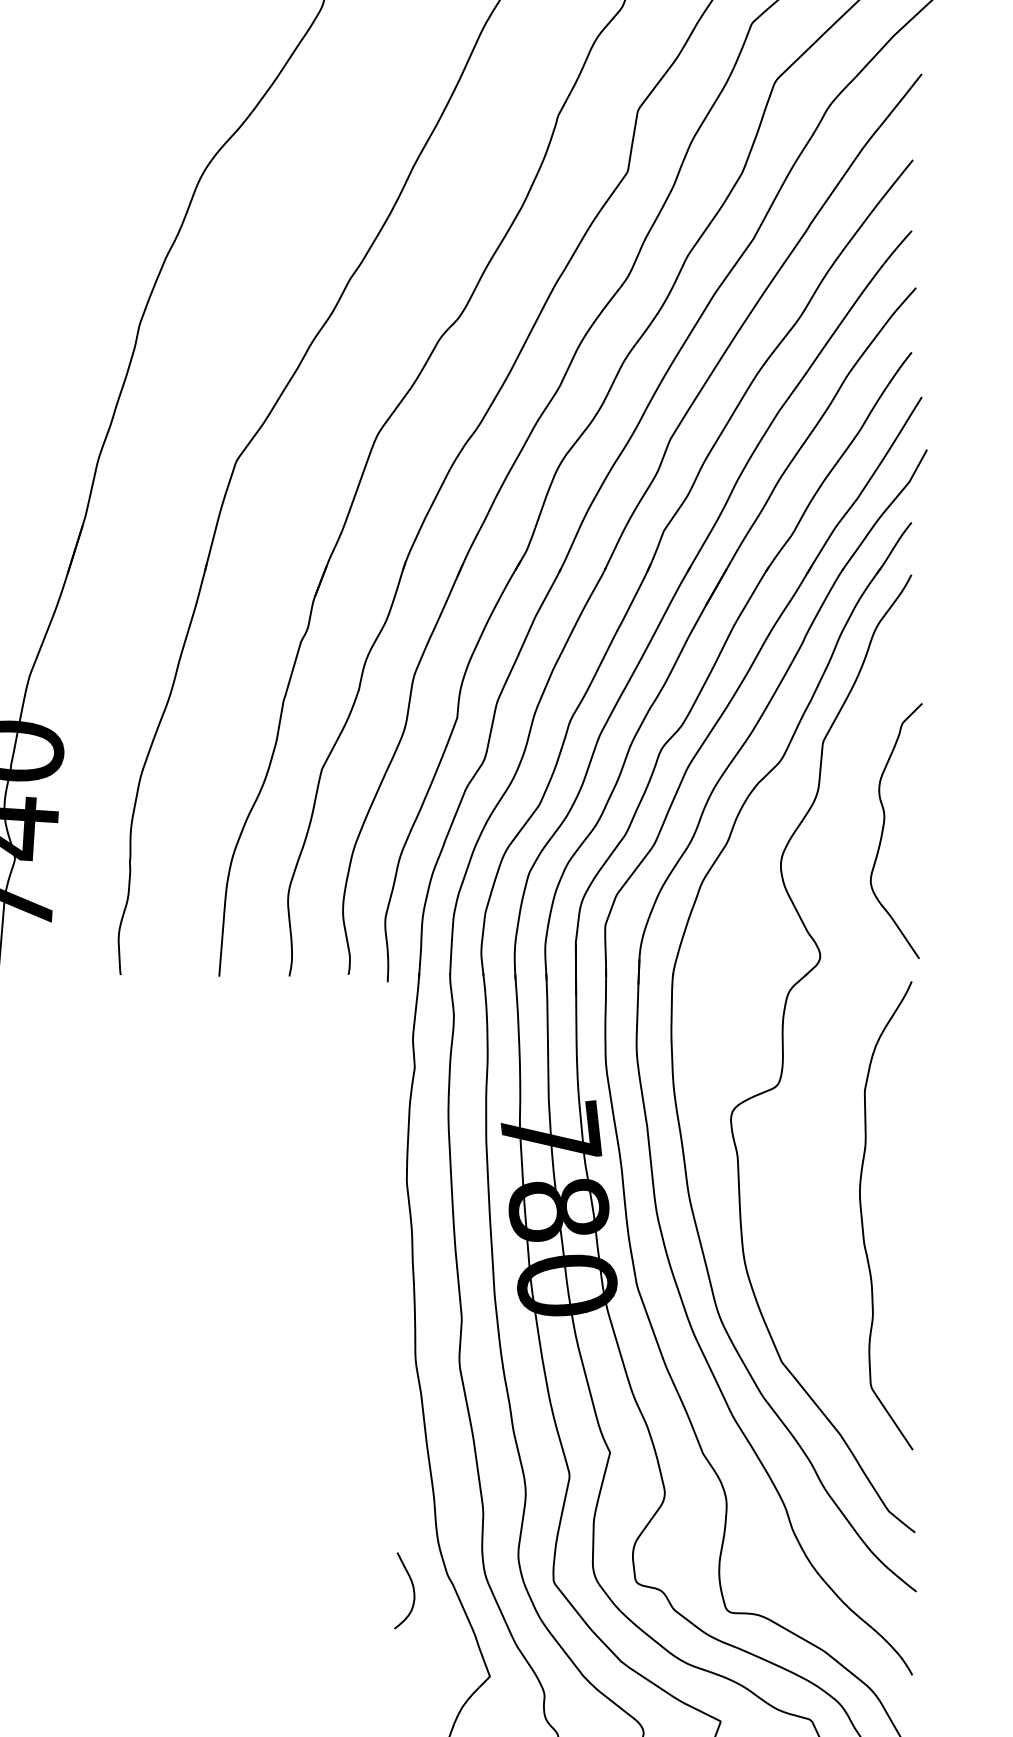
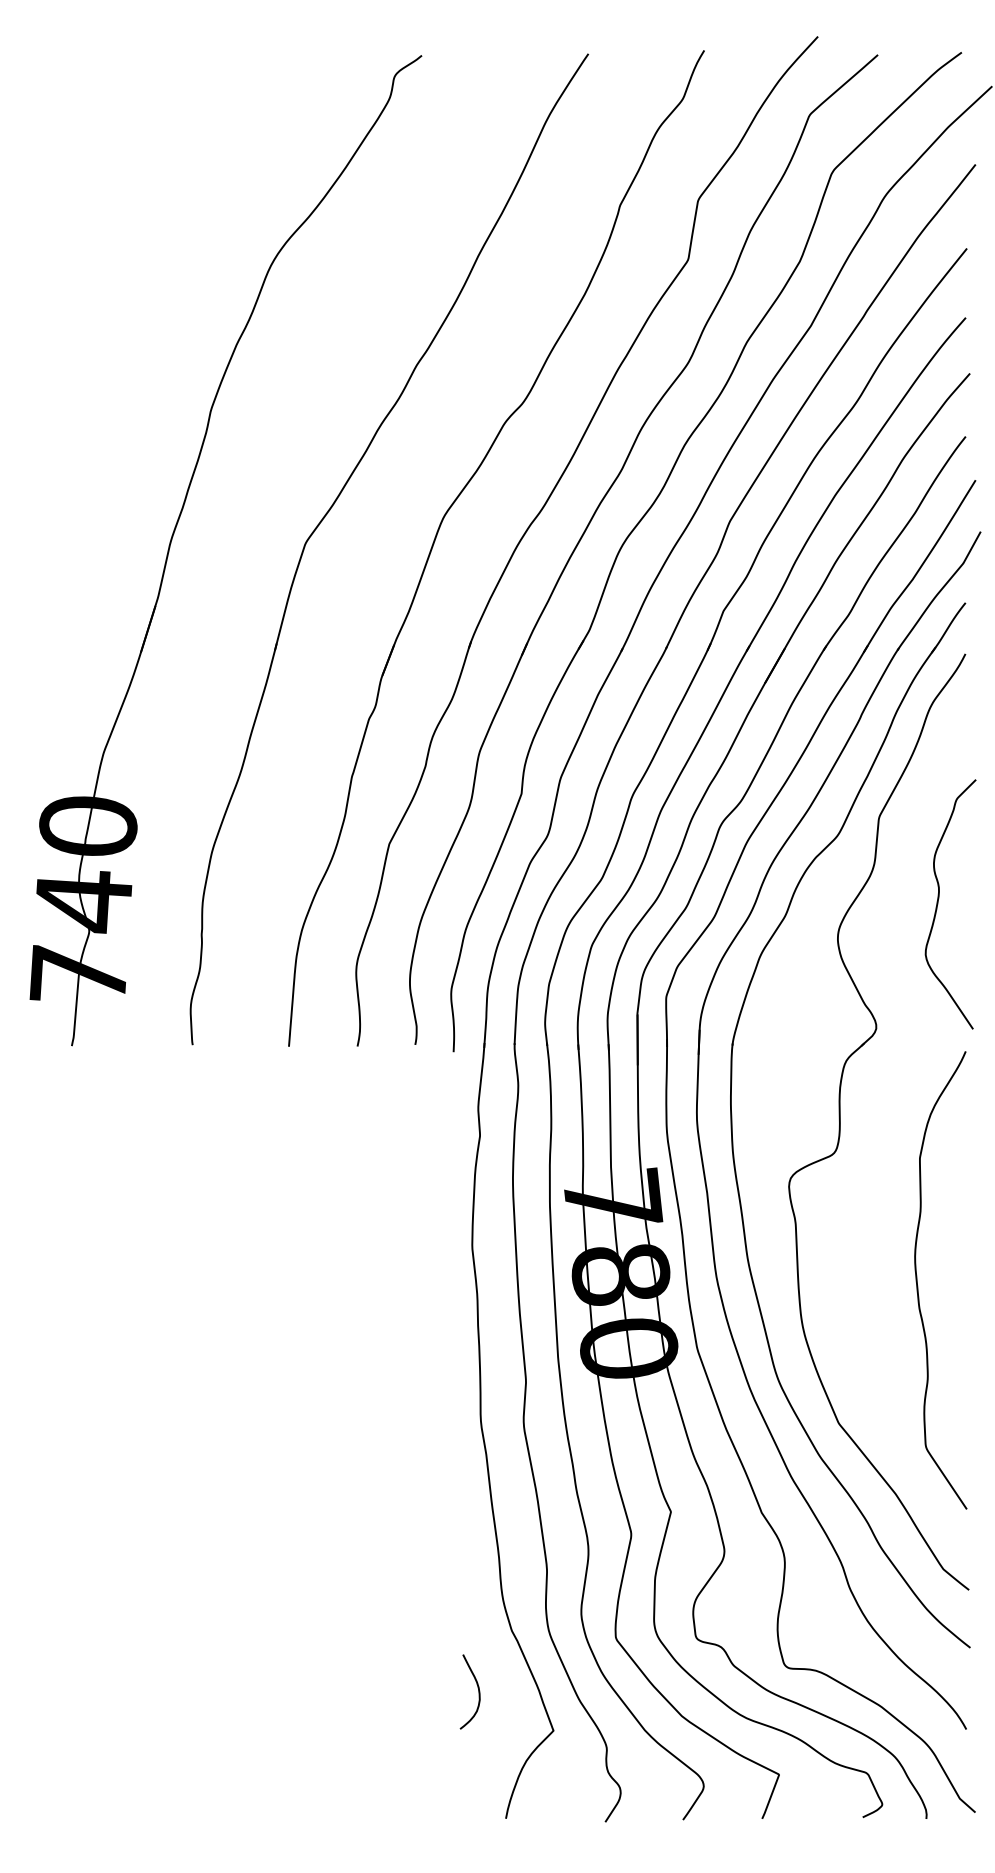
curve: (412, 1587) -> (477, 1688), moved

